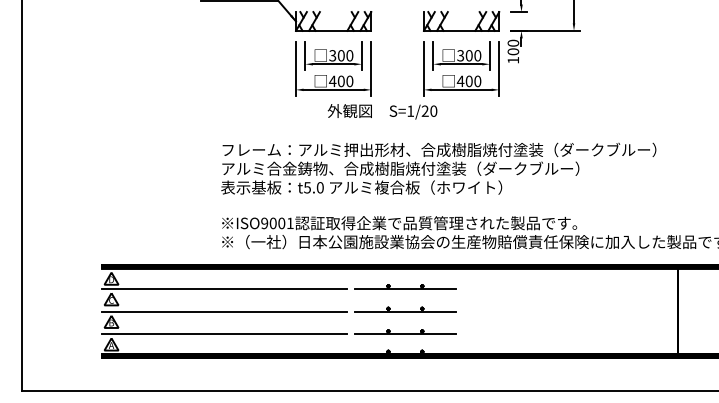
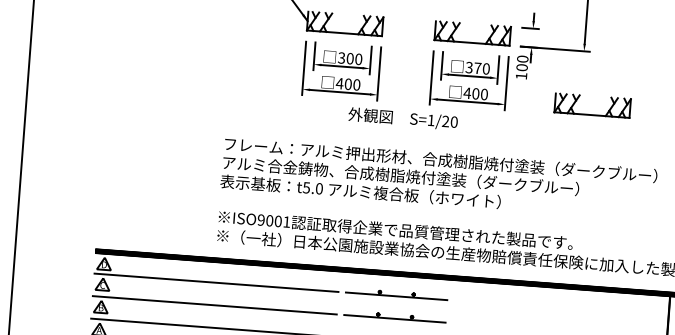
text: (468, 55) -> (477, 67), 300 -> 370
part: (586, 93) -> (591, 114), added
text: (382, 111) -> (403, 118), moved

